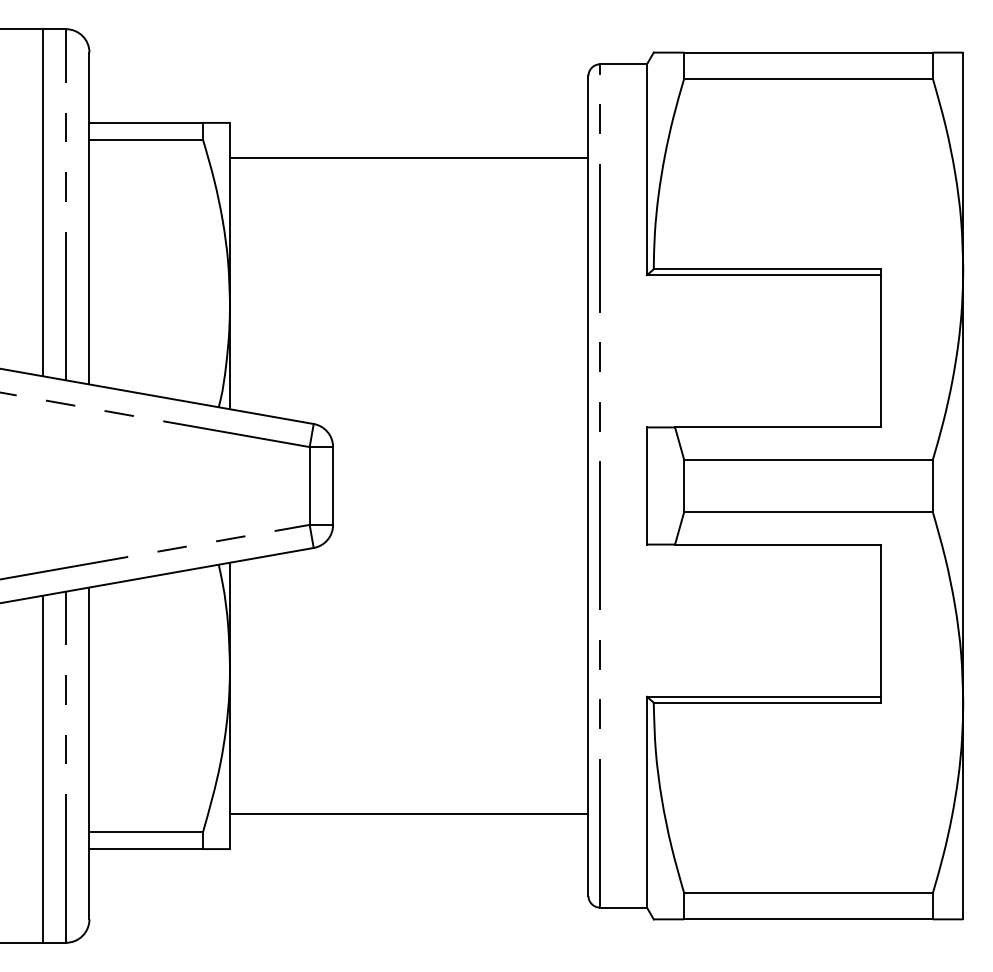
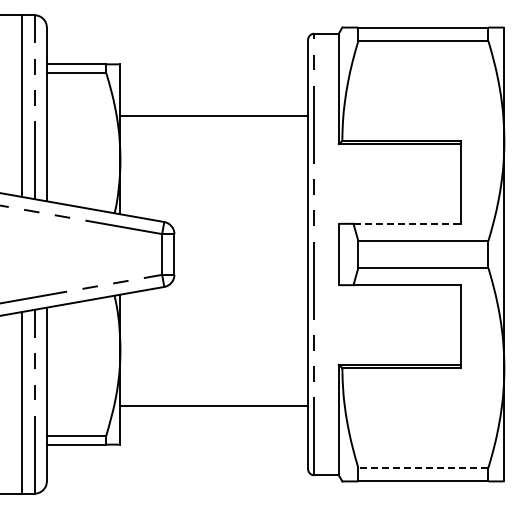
line: (409, 157) -> (214, 115), moved
line: (778, 426) -> (407, 223), solid -> dashed
line: (409, 814) -> (214, 406), moved
line: (806, 892) -> (422, 467), solid -> dashed

